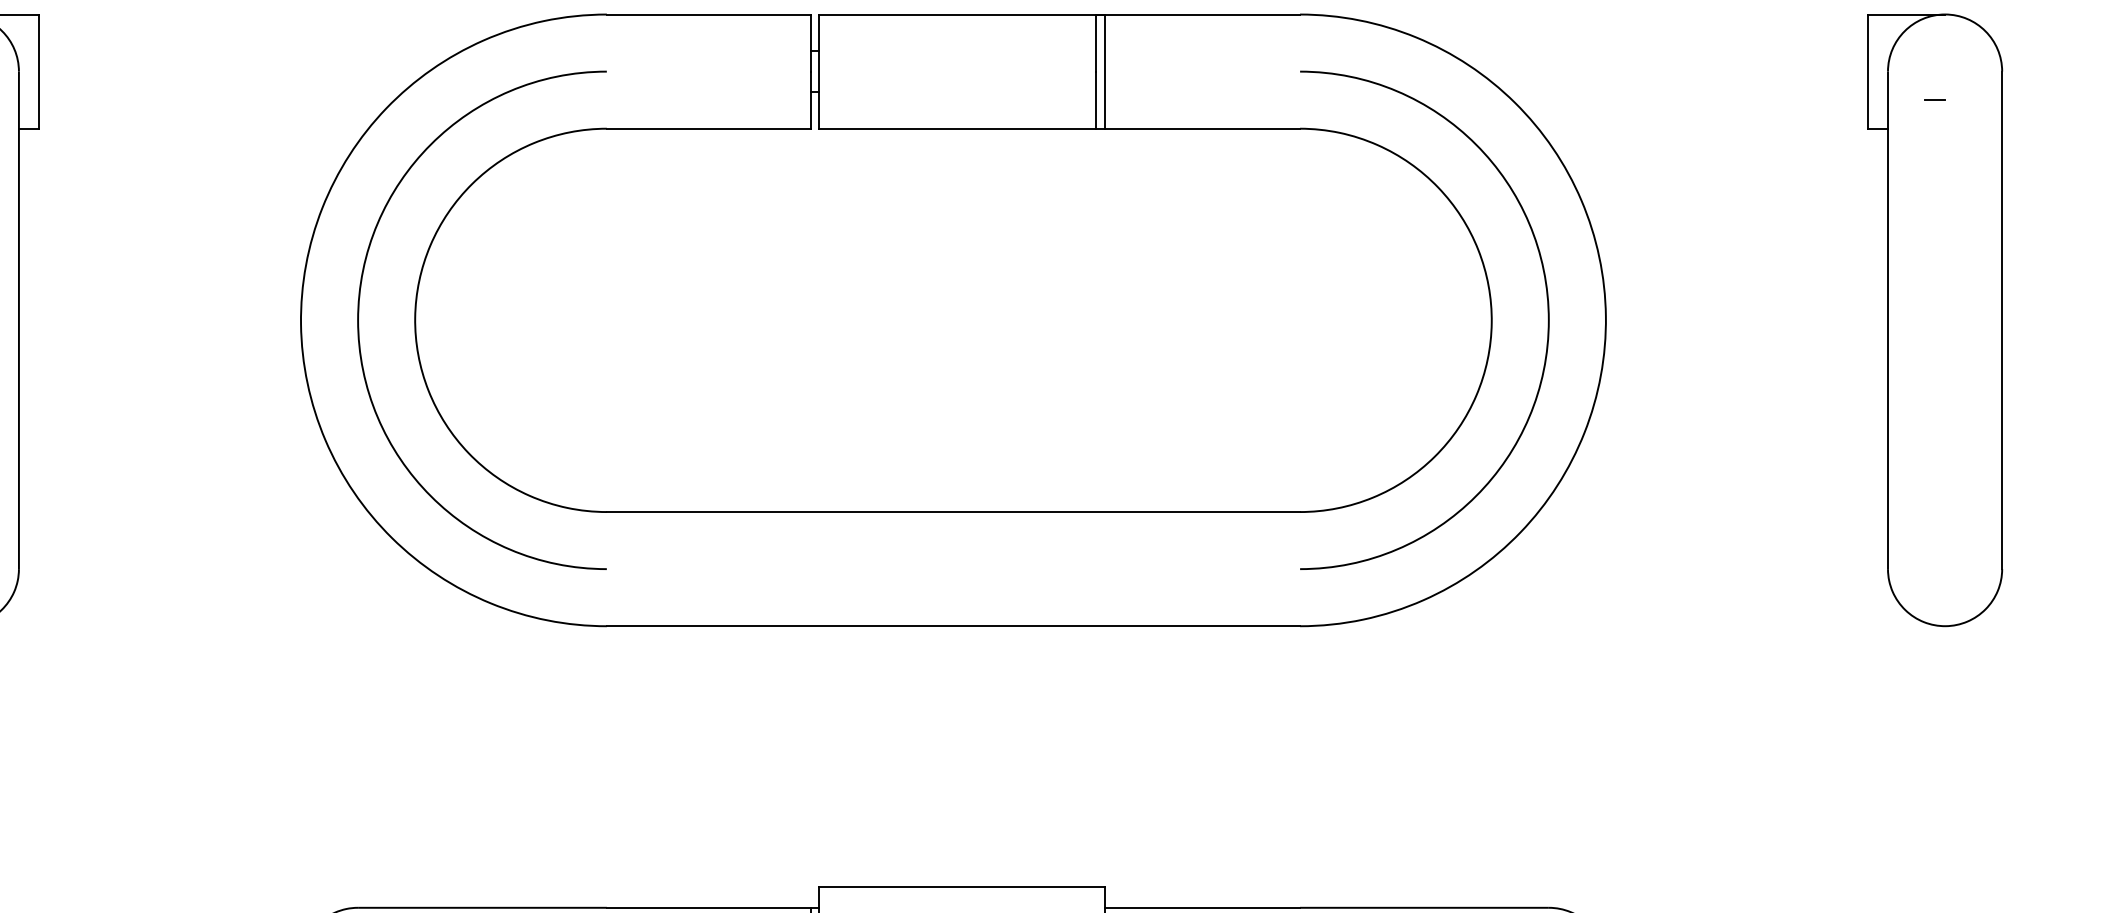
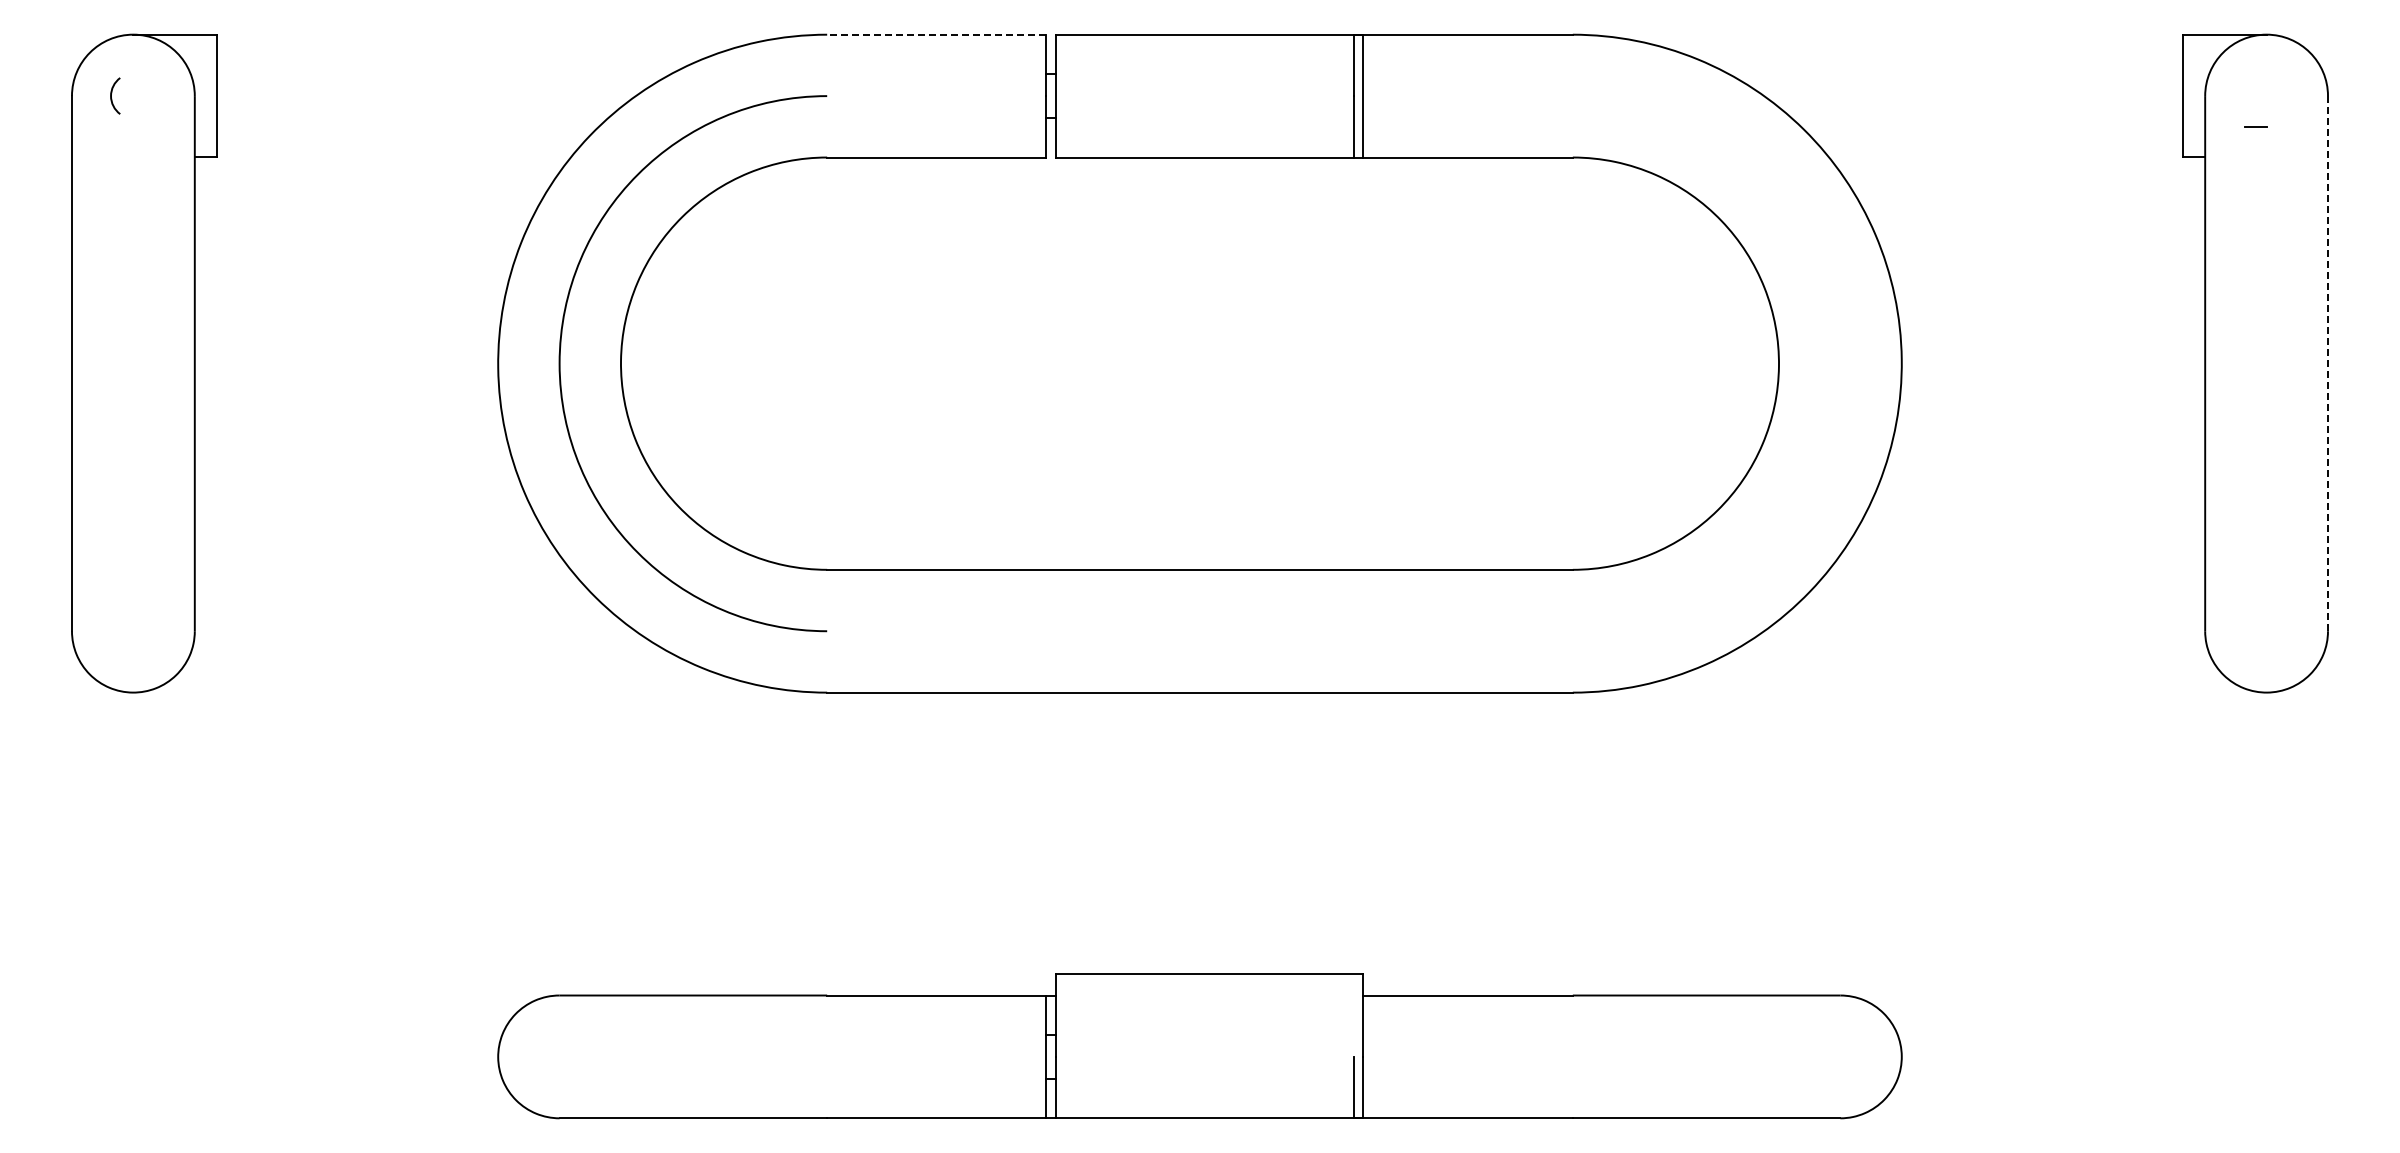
line: (708, 14) -> (936, 34), solid -> dashed
arc: (1548, 320) -> (1839, 363), removed
line: (2002, 320) -> (2328, 363), solid -> dashed

